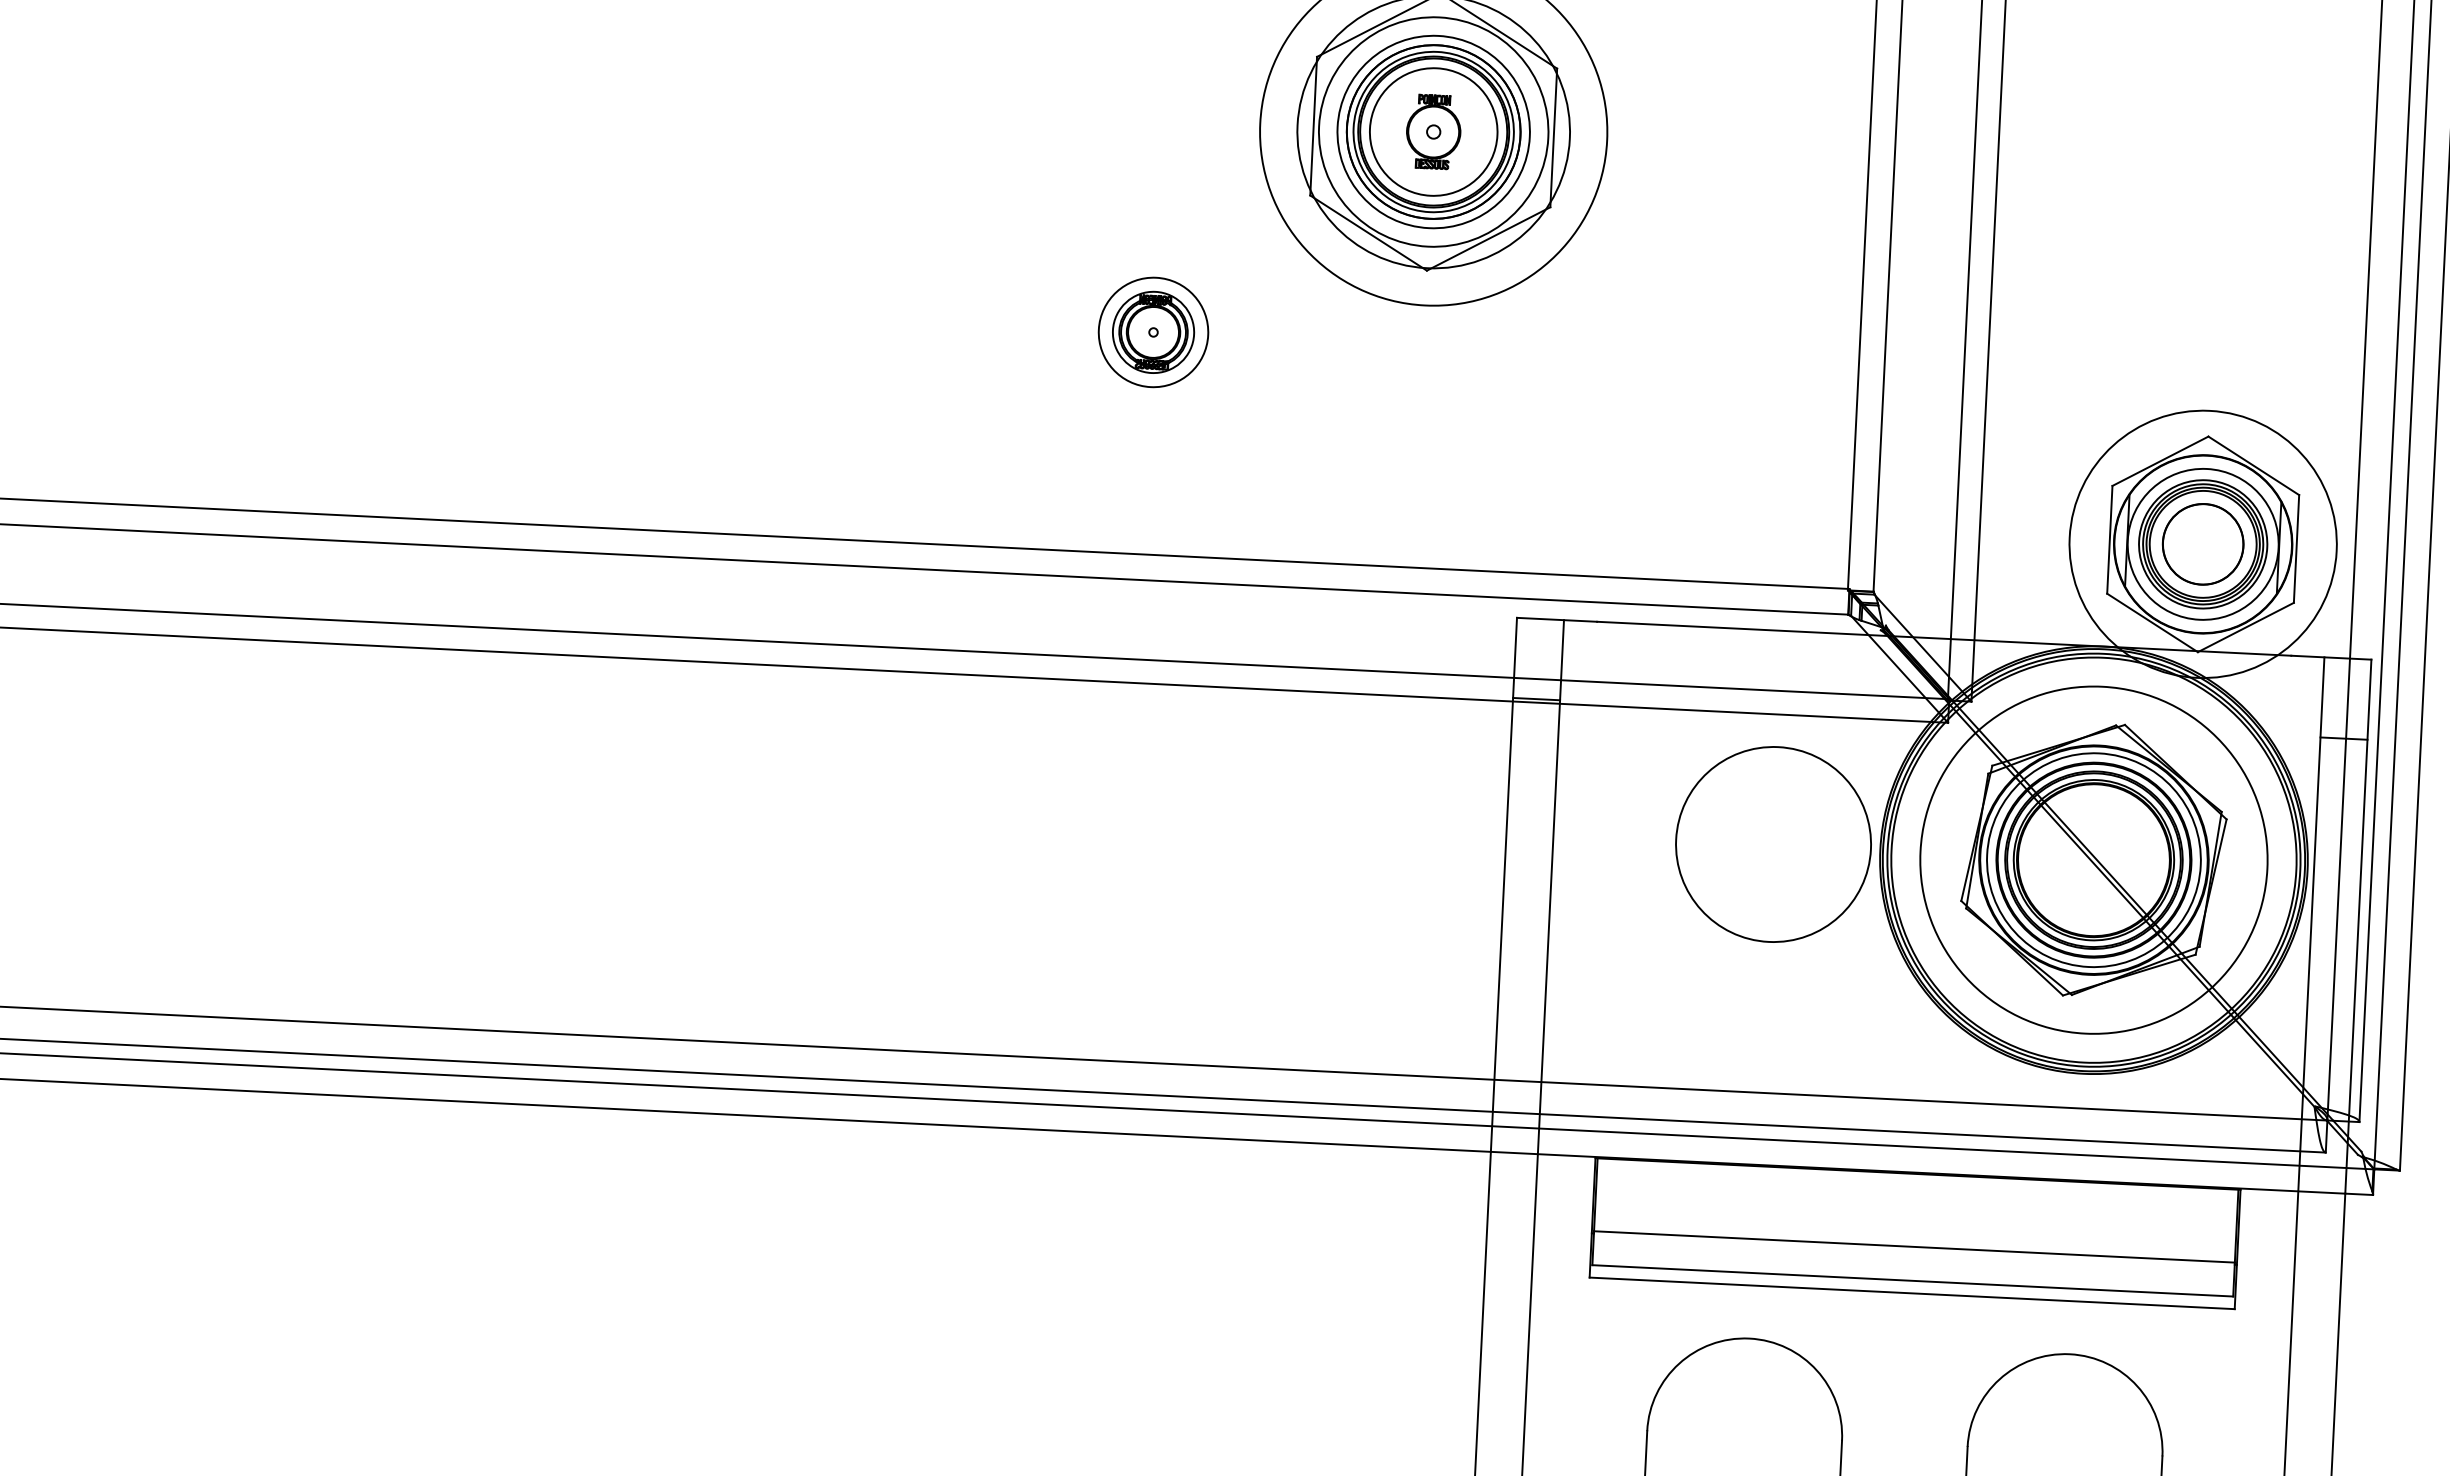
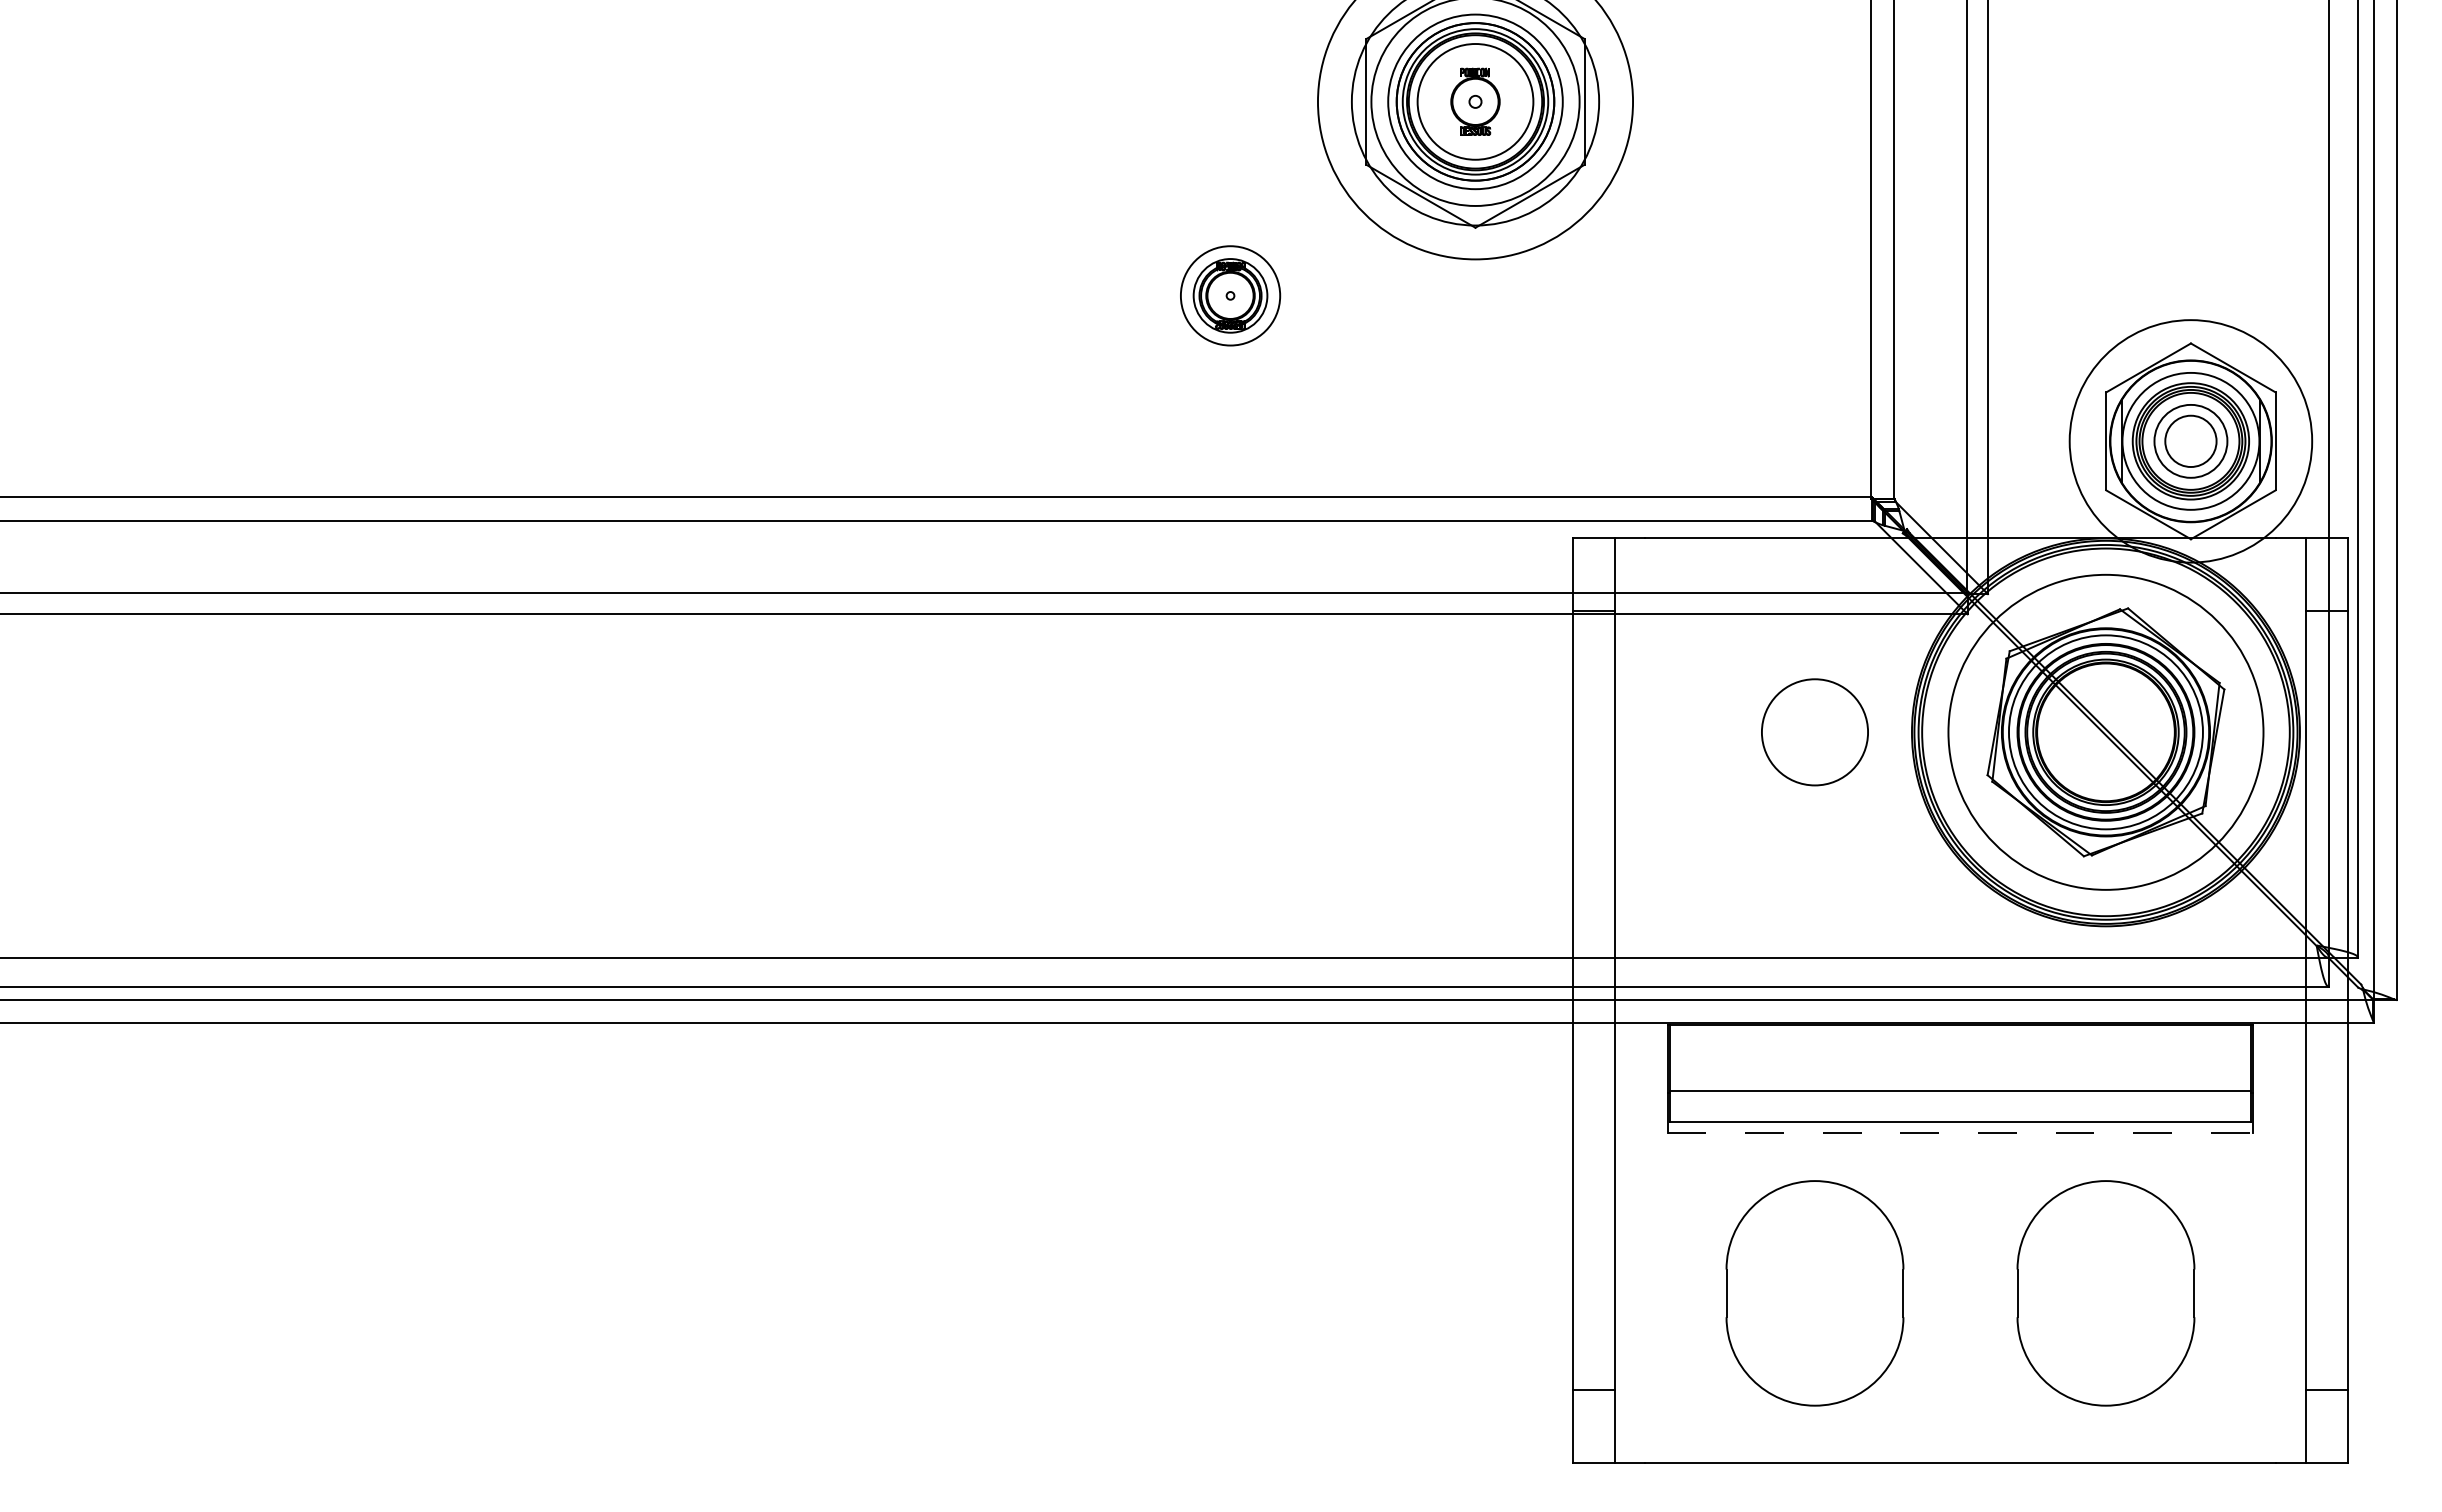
circle: (2202, 544) -> (2190, 441), size x0.7
circle: (1773, 843) -> (1814, 731), size x0.6
line: (1912, 1292) -> (1960, 1132), solid -> dashed

